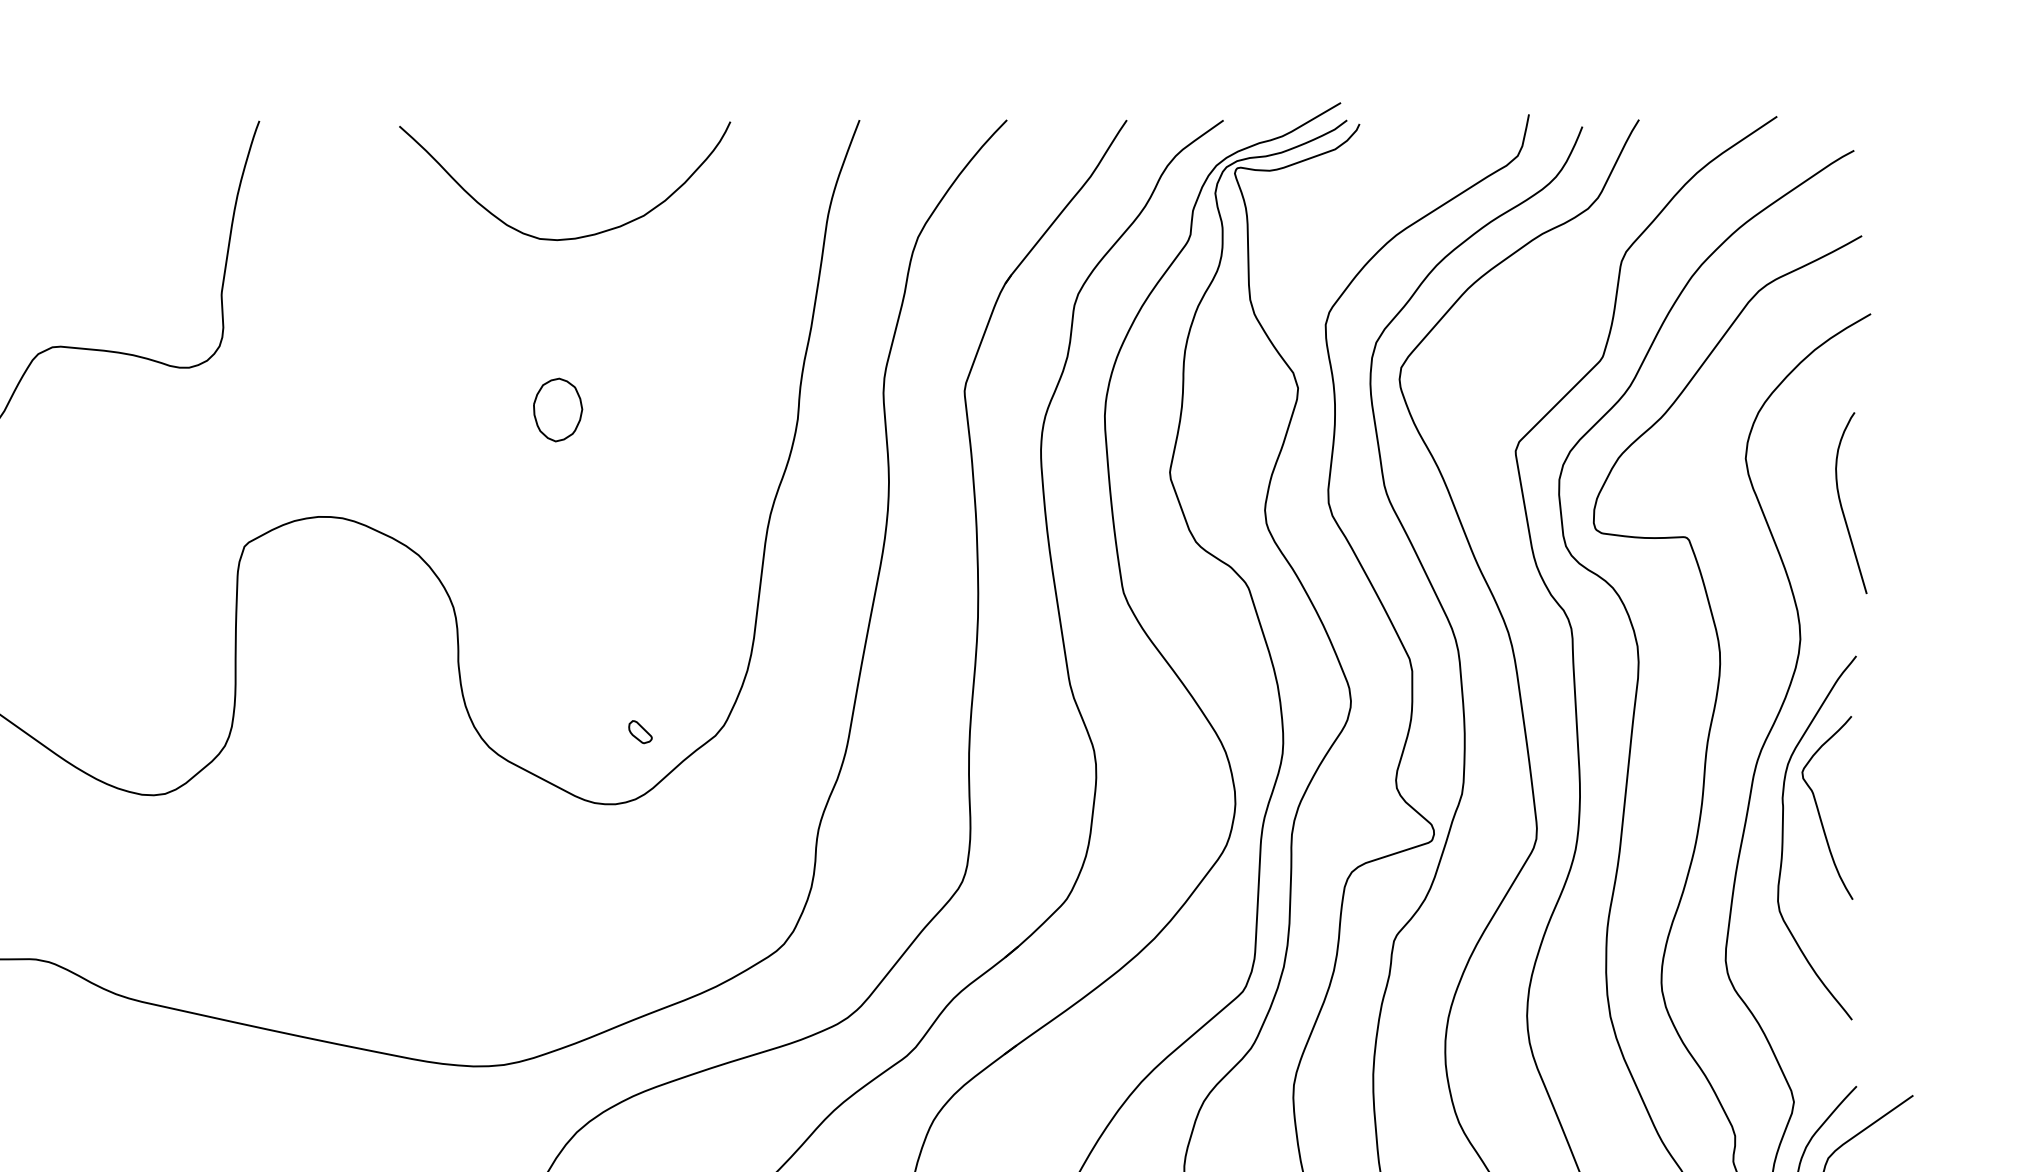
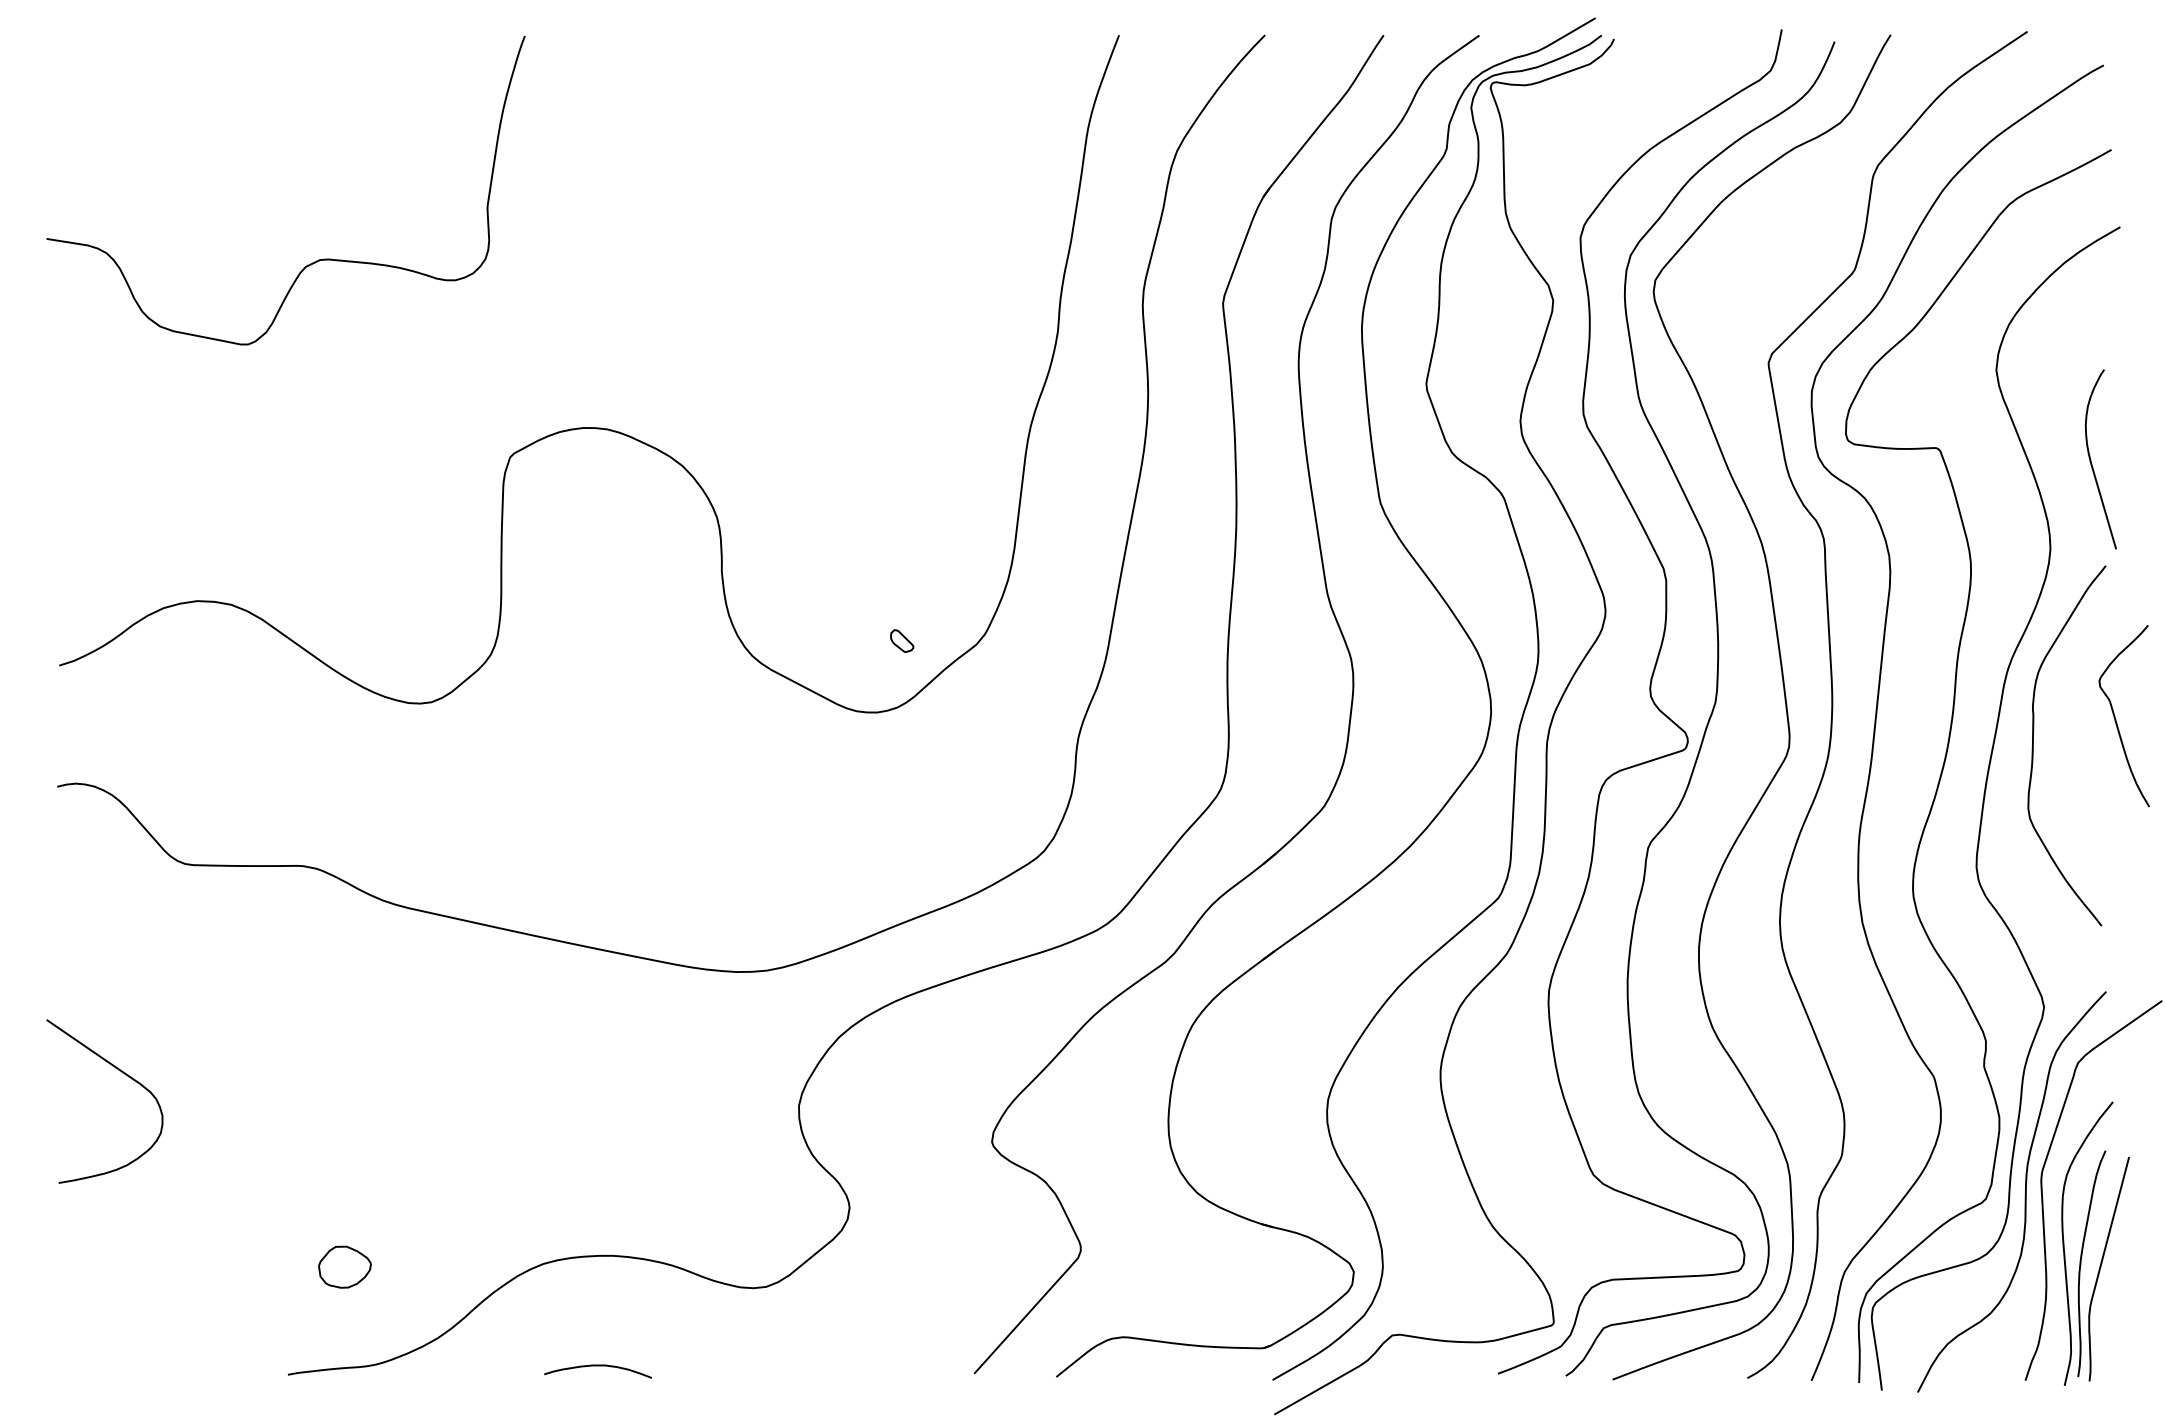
curve: (572, 237) -> (834, 151), removed
part: (558, 410) -> (820, 322), removed
curve: (1842, 507) -> (2092, 463), moved
curve: (1819, 811) -> (2116, 719), moved

